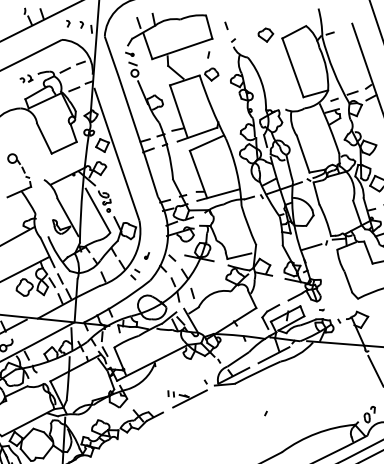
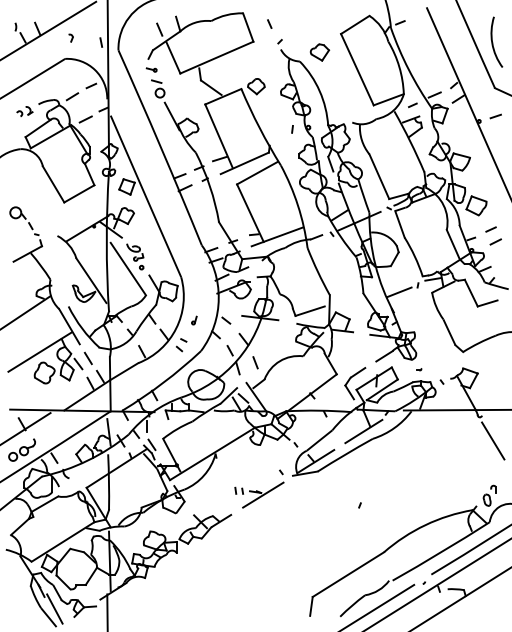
part: (81, 24) -> (87, 37), removed
part: (265, 35) -> (319, 52), moved
line: (208, 55) -> (292, 129), moved

